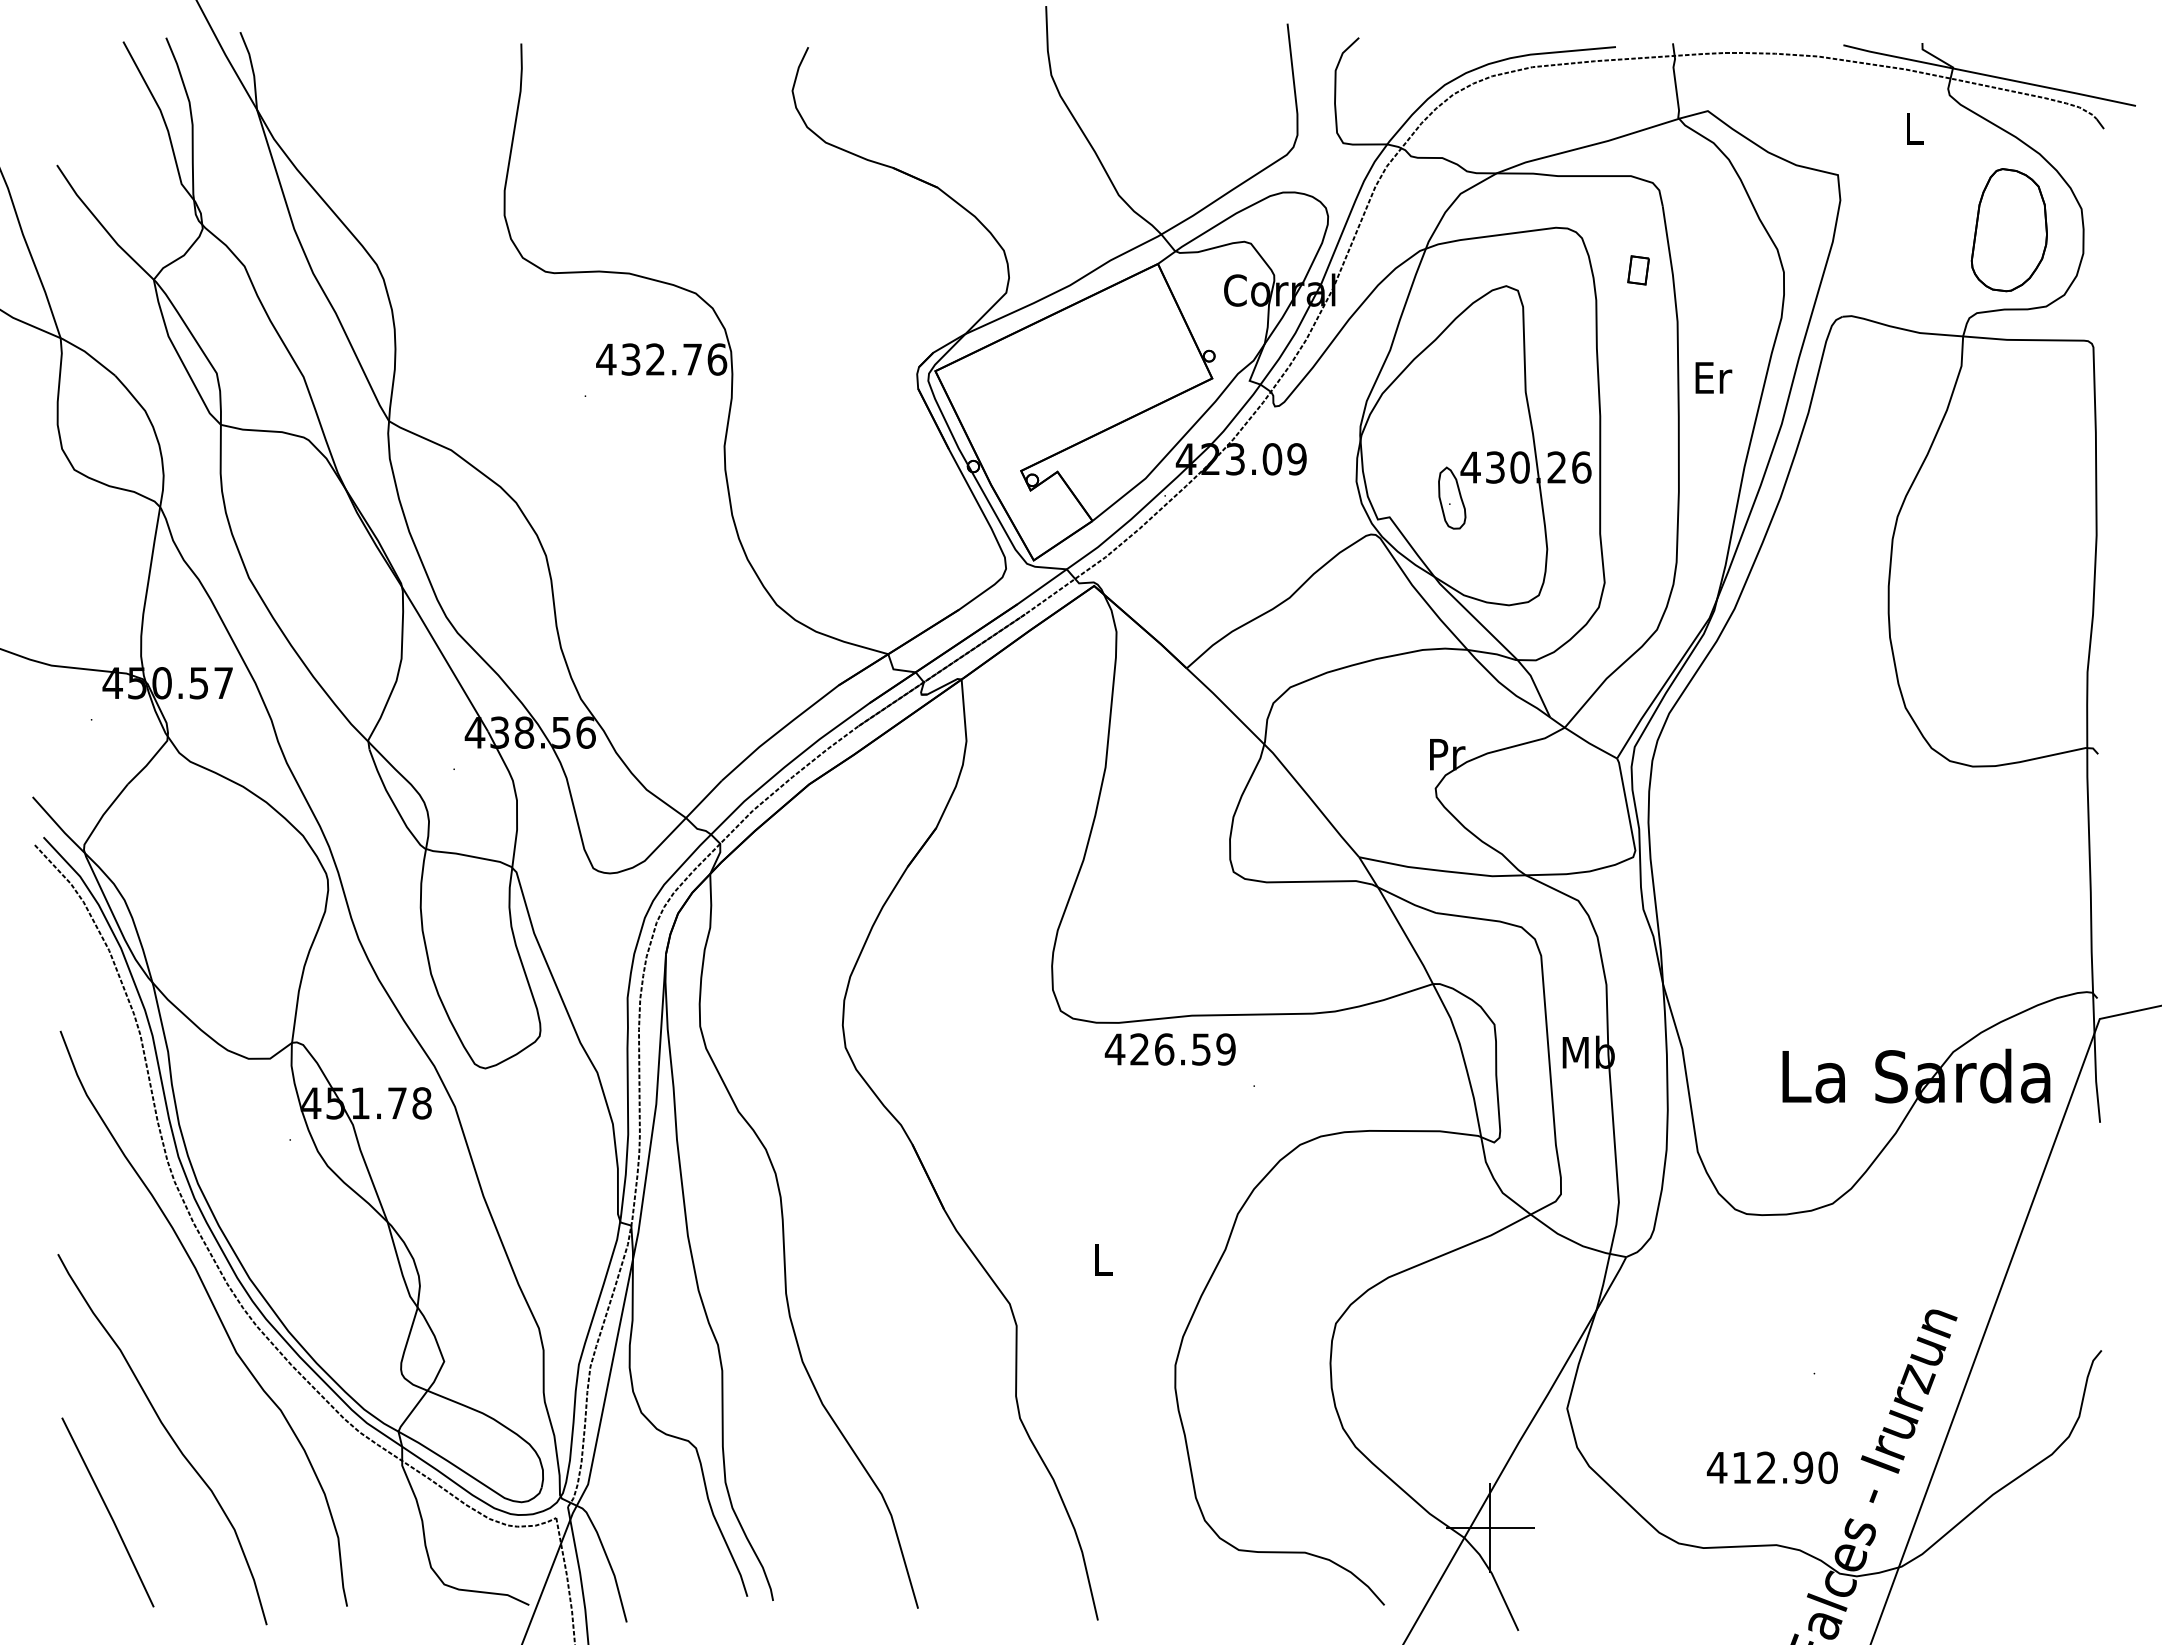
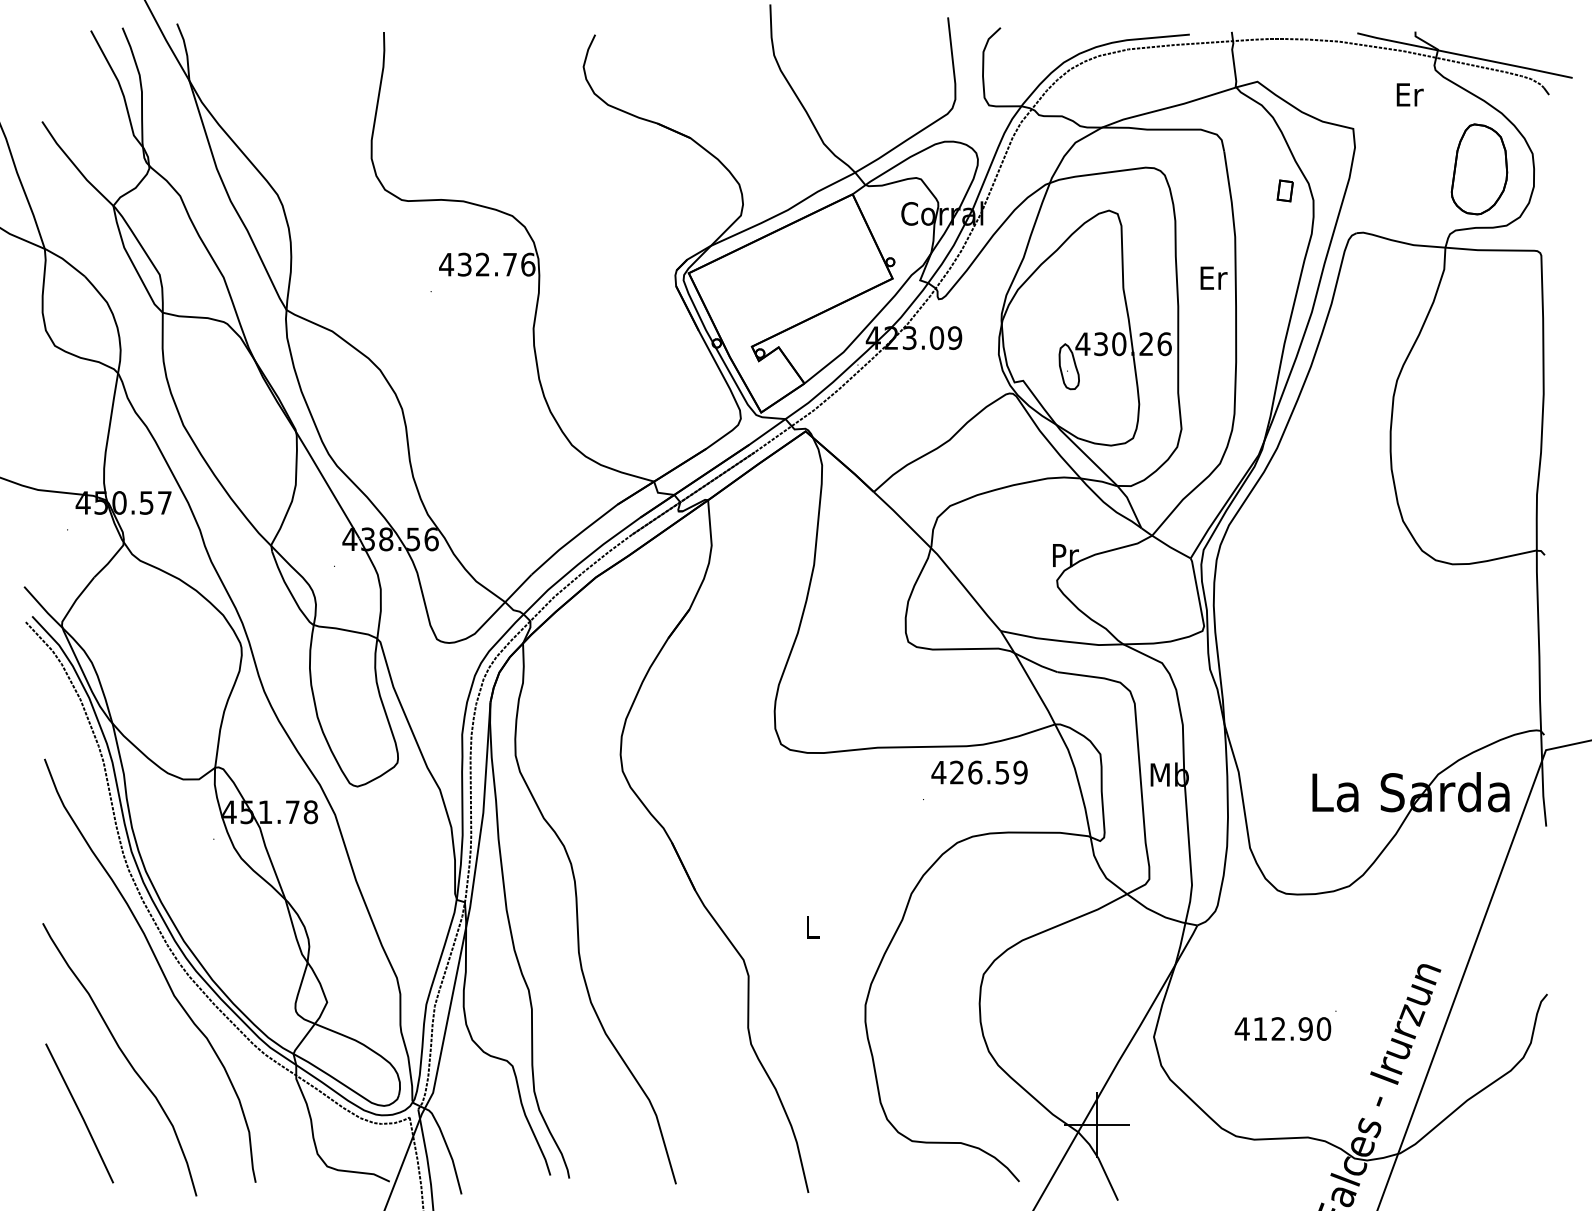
text: (1915, 128) -> (1410, 94), L -> Er
part: (1638, 270) -> (1285, 191), moved
text: (1713, 377) -> (1213, 277), moved
text: (1169, 1049) -> (978, 772), moved
text: (1772, 1467) -> (1282, 1028), moved

